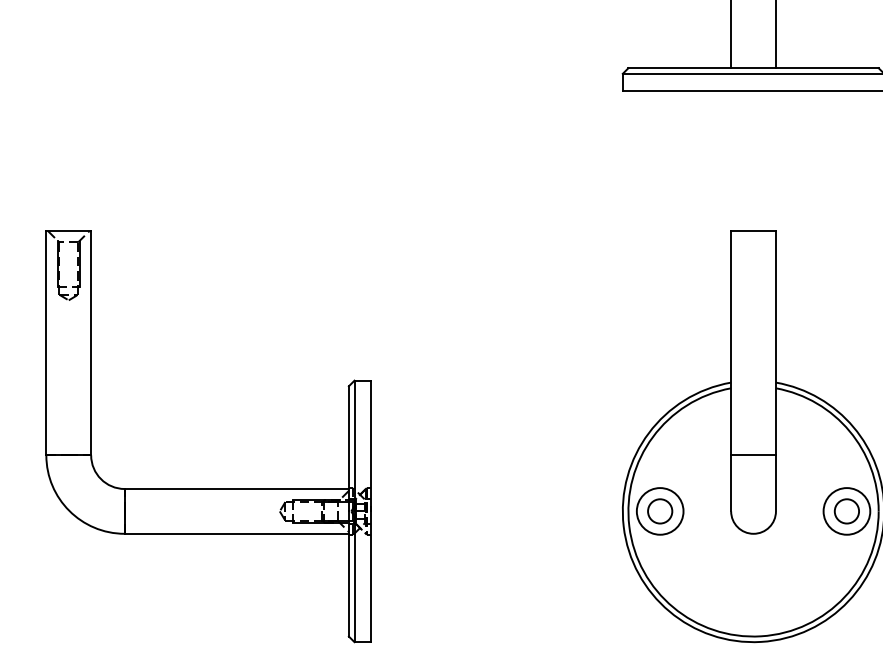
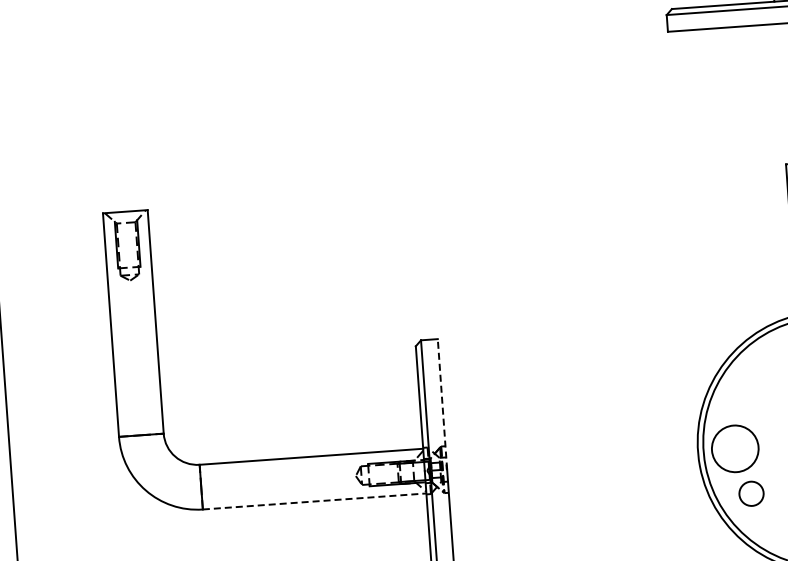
line: (371, 445) -> (442, 403), solid -> dashed
circle: (660, 511) -> (751, 493), moved
line: (237, 533) -> (315, 501), solid -> dashed

